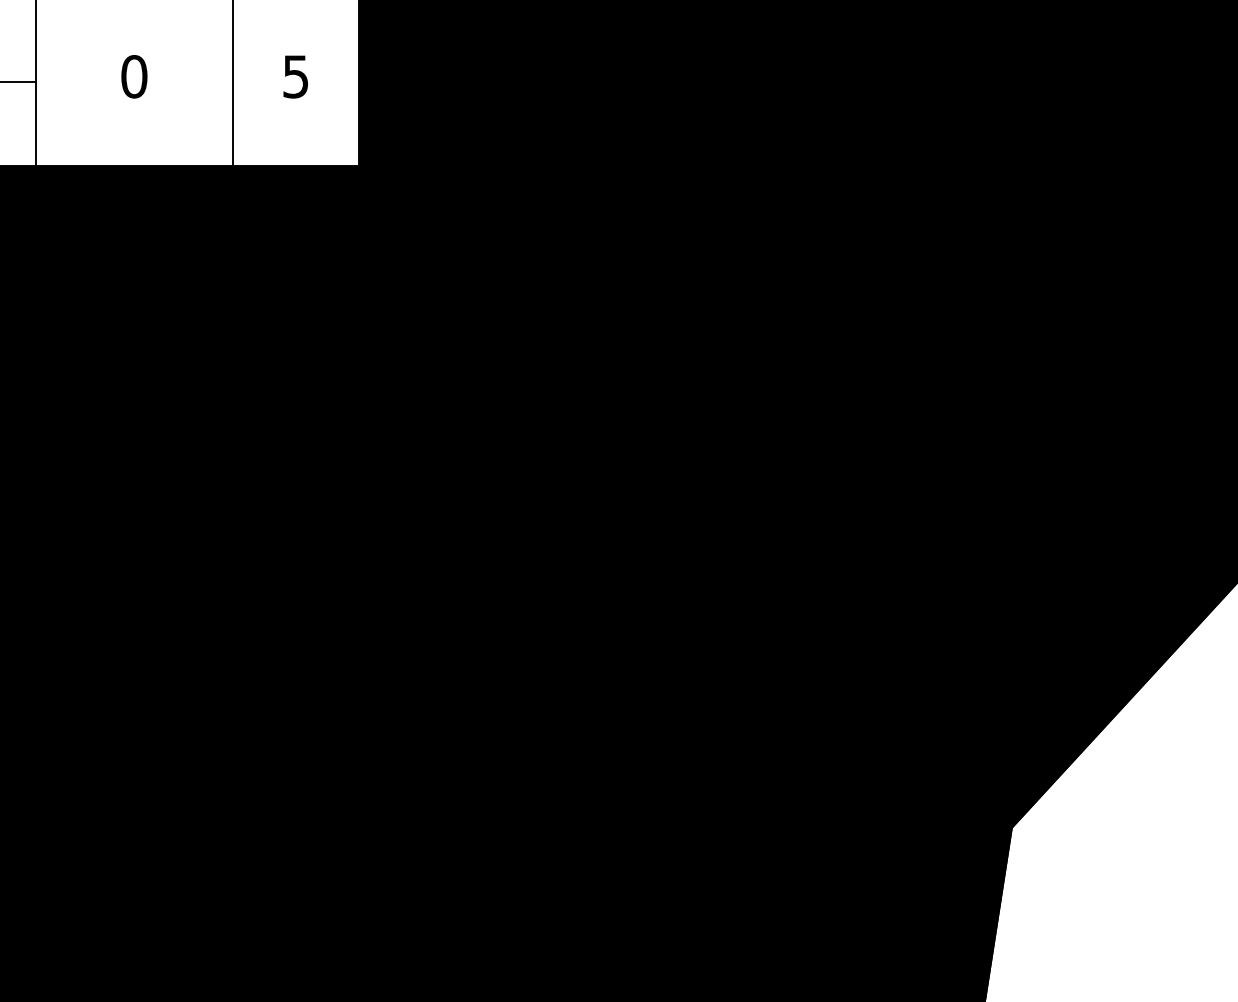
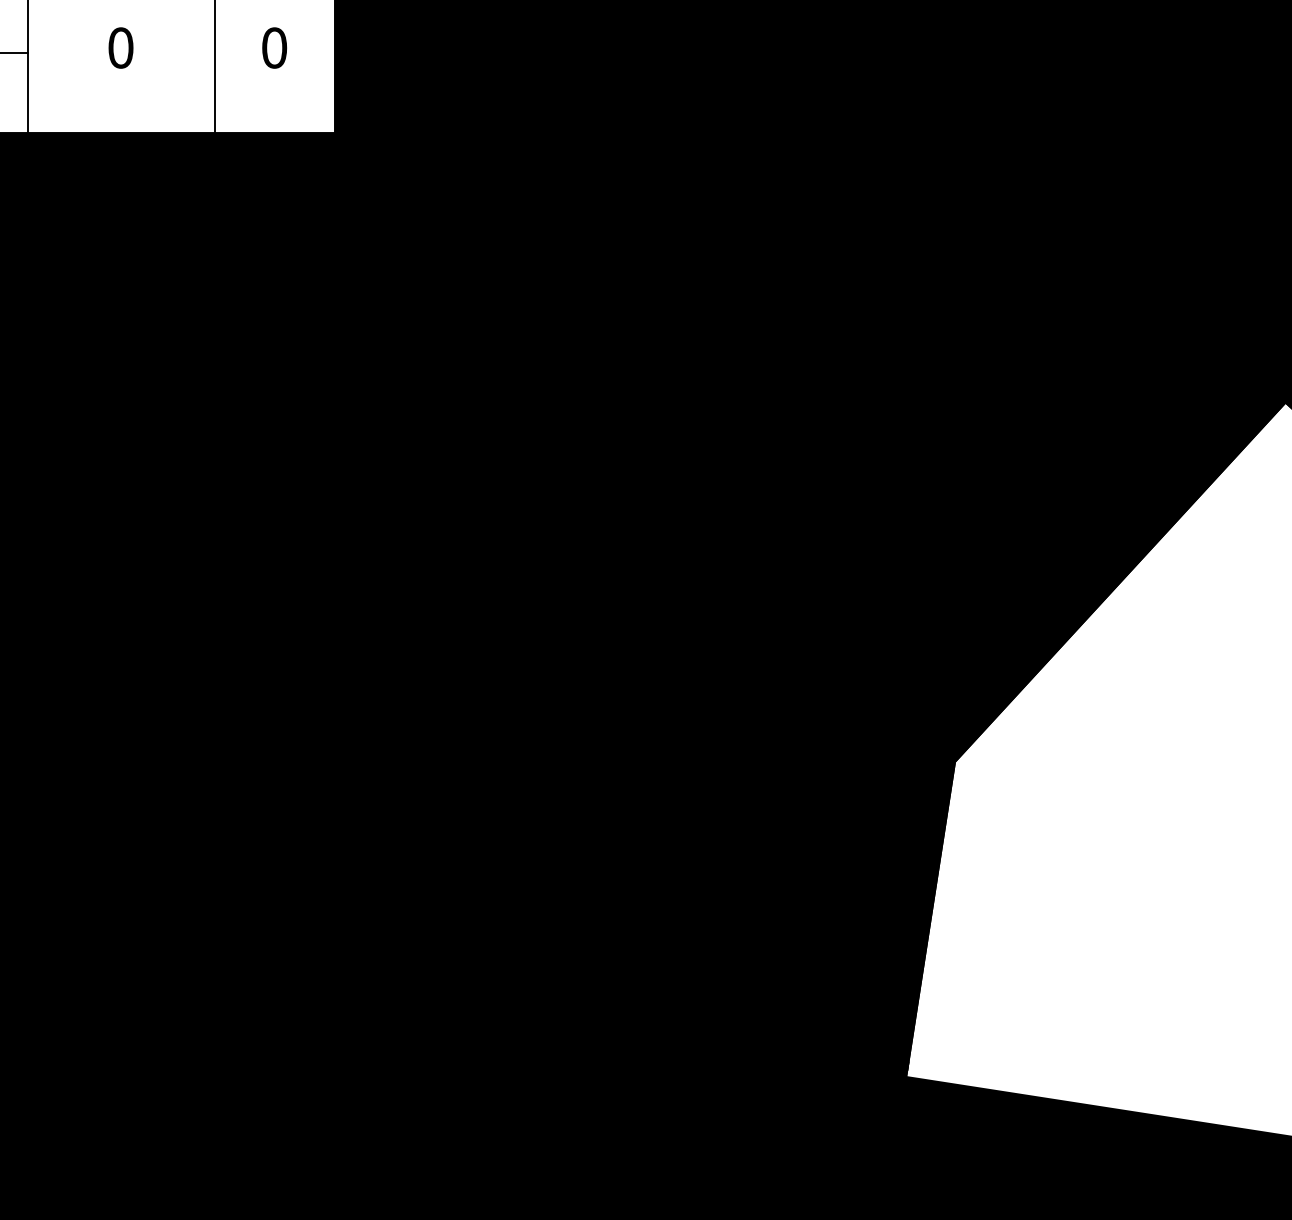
text: (295, 76) -> (274, 47), 5 -> 0

